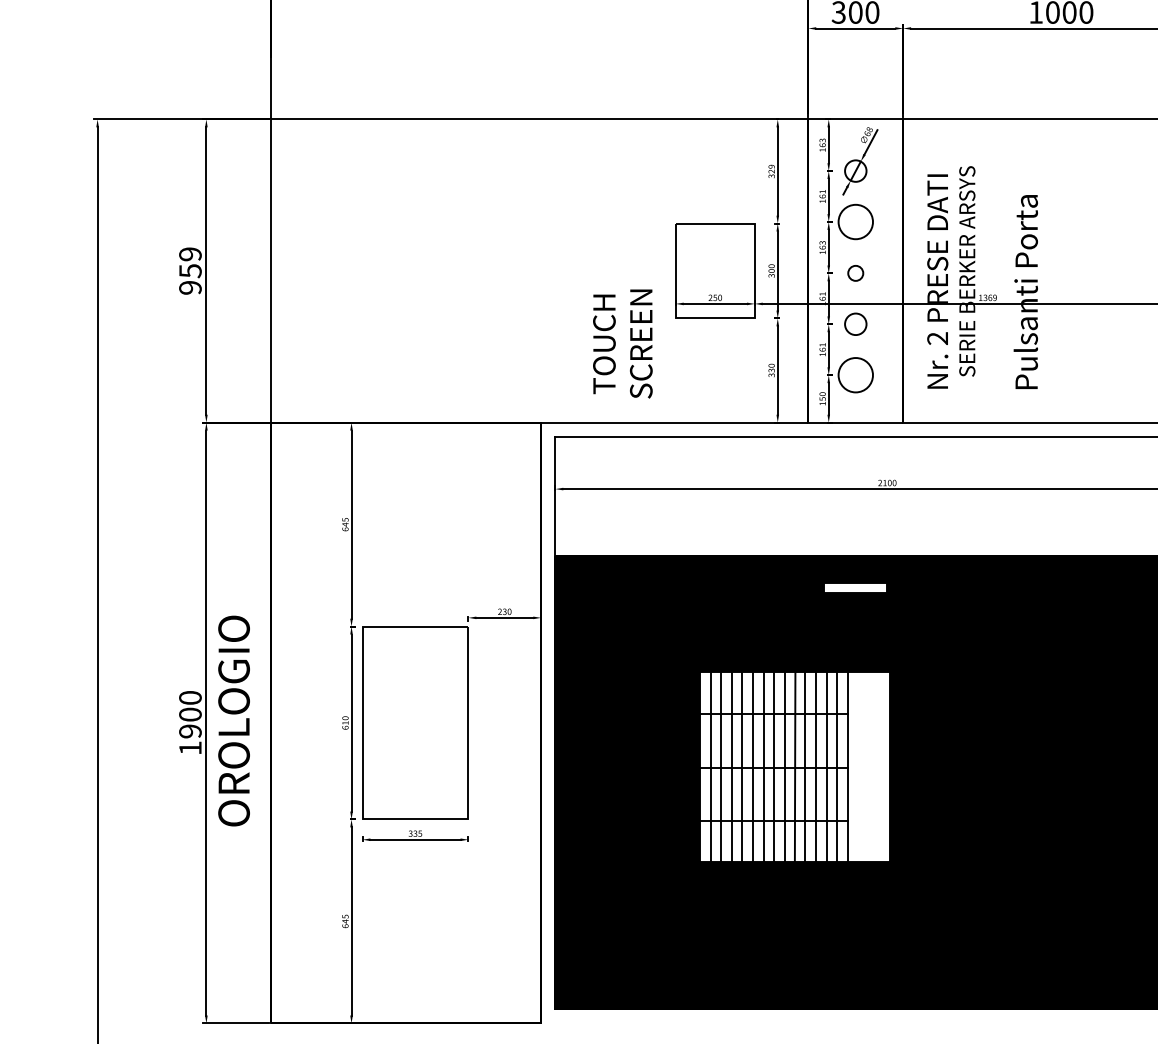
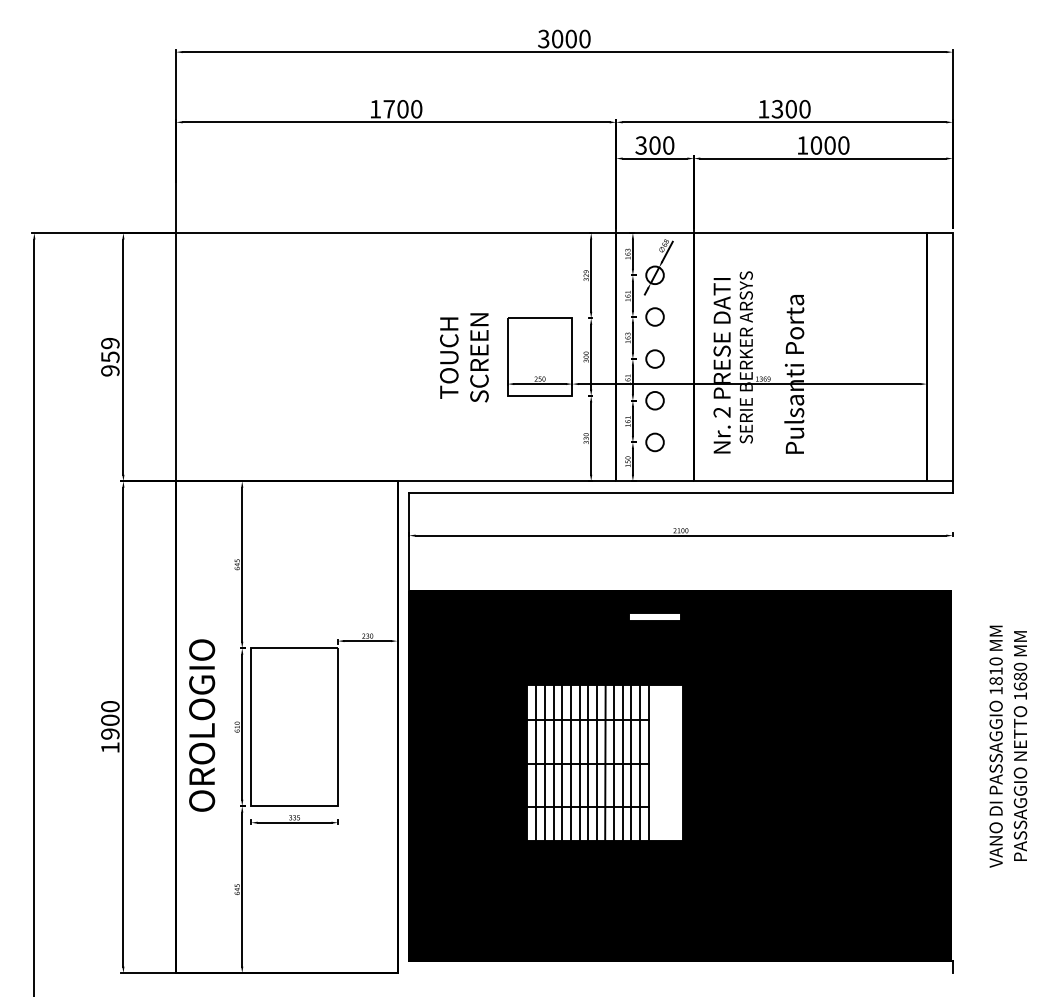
circle: (855, 221) -> (654, 316), size x0.62
circle: (855, 272) -> (654, 358), size x1.43
text: (623, 343) -> (464, 357), moved
circle: (855, 375) -> (654, 442), size x0.62
text: (234, 720) -> (202, 725), moved

